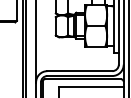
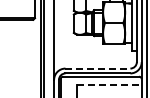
line: (80, 71) -> (98, 68), solid -> dashed
line: (91, 87) -> (109, 84), solid -> dashed

